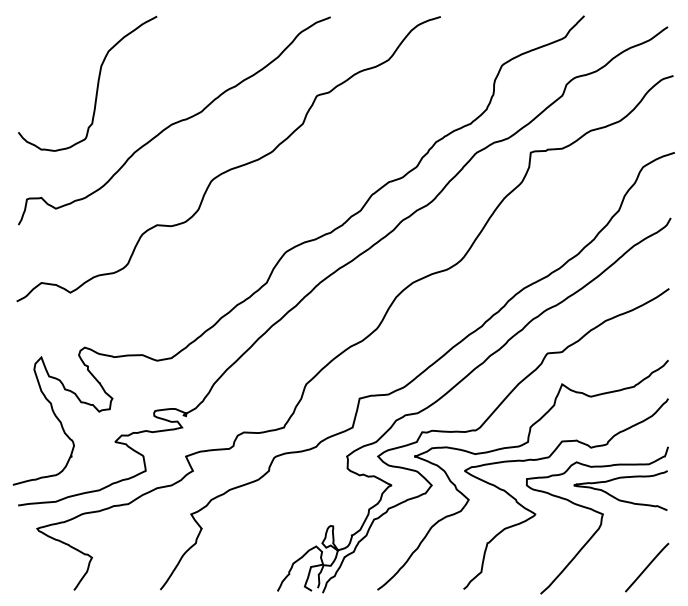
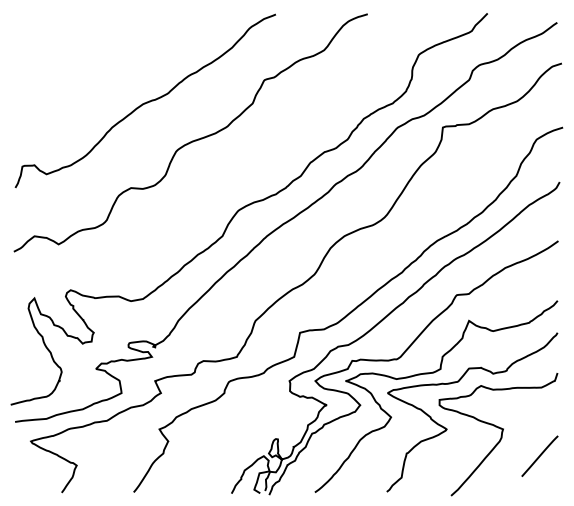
curve: (96, 87) -> (80, 73), removed
curve: (616, 497) -> (514, 415), removed
line: (647, 567) -> (540, 456), moved

